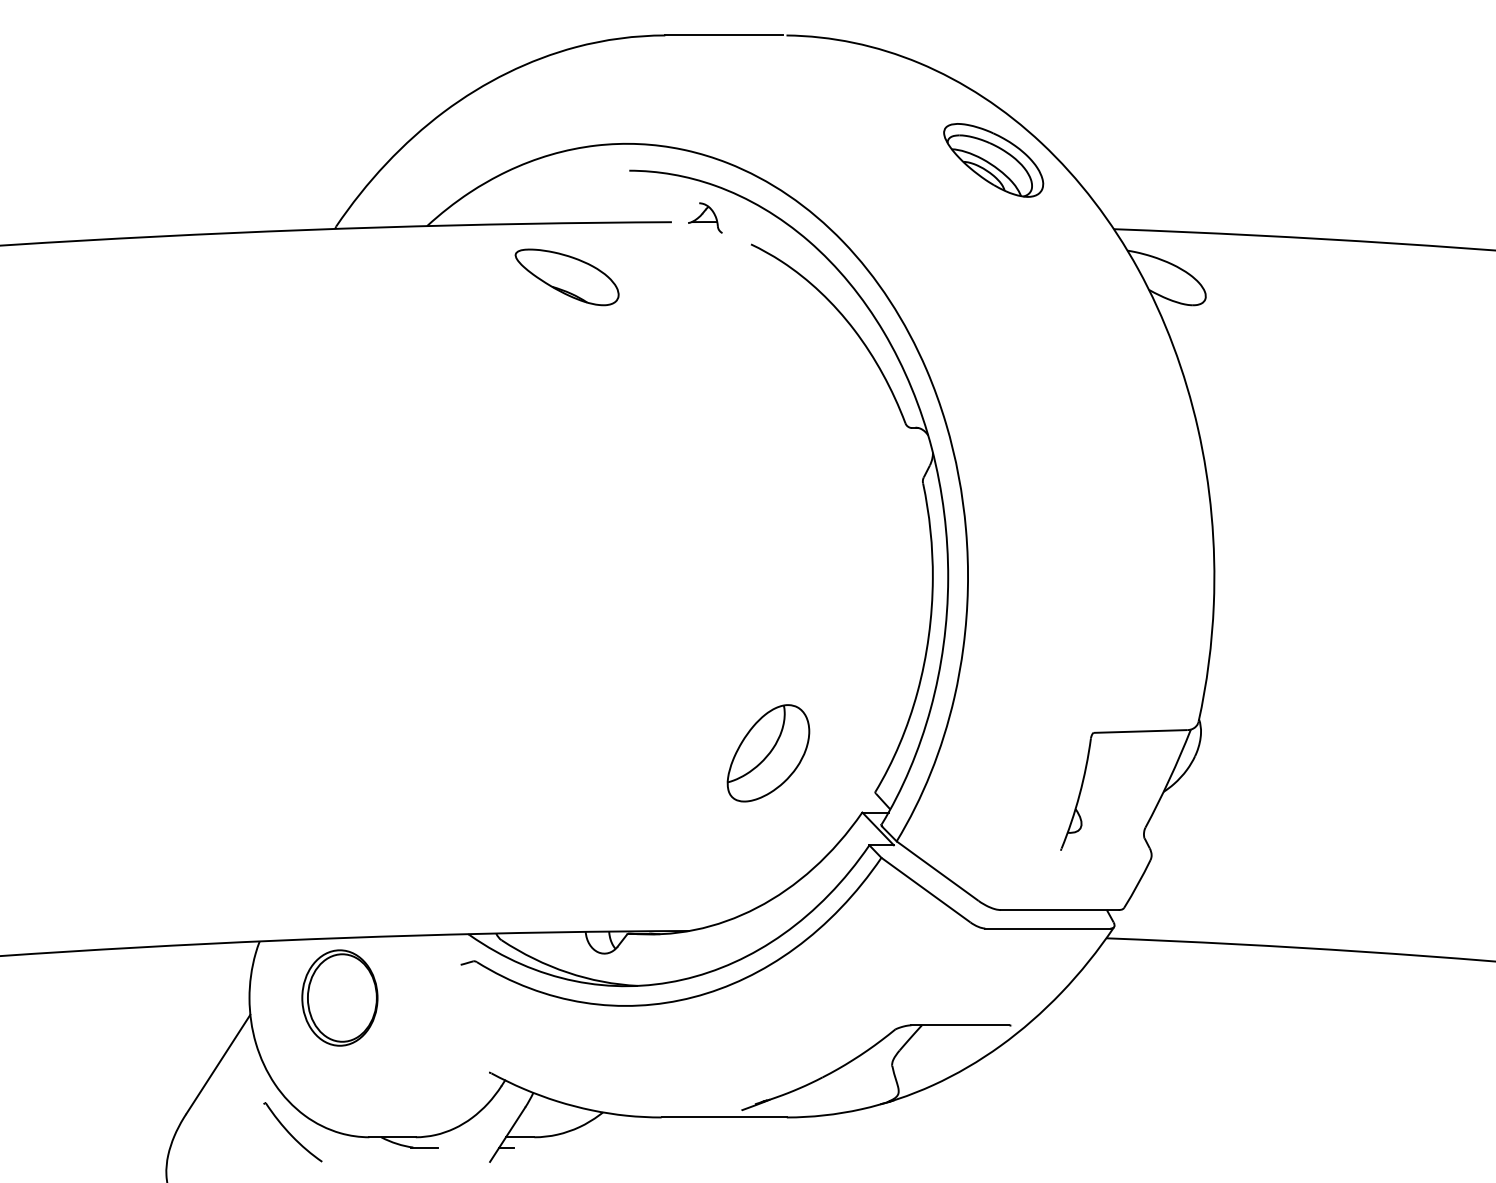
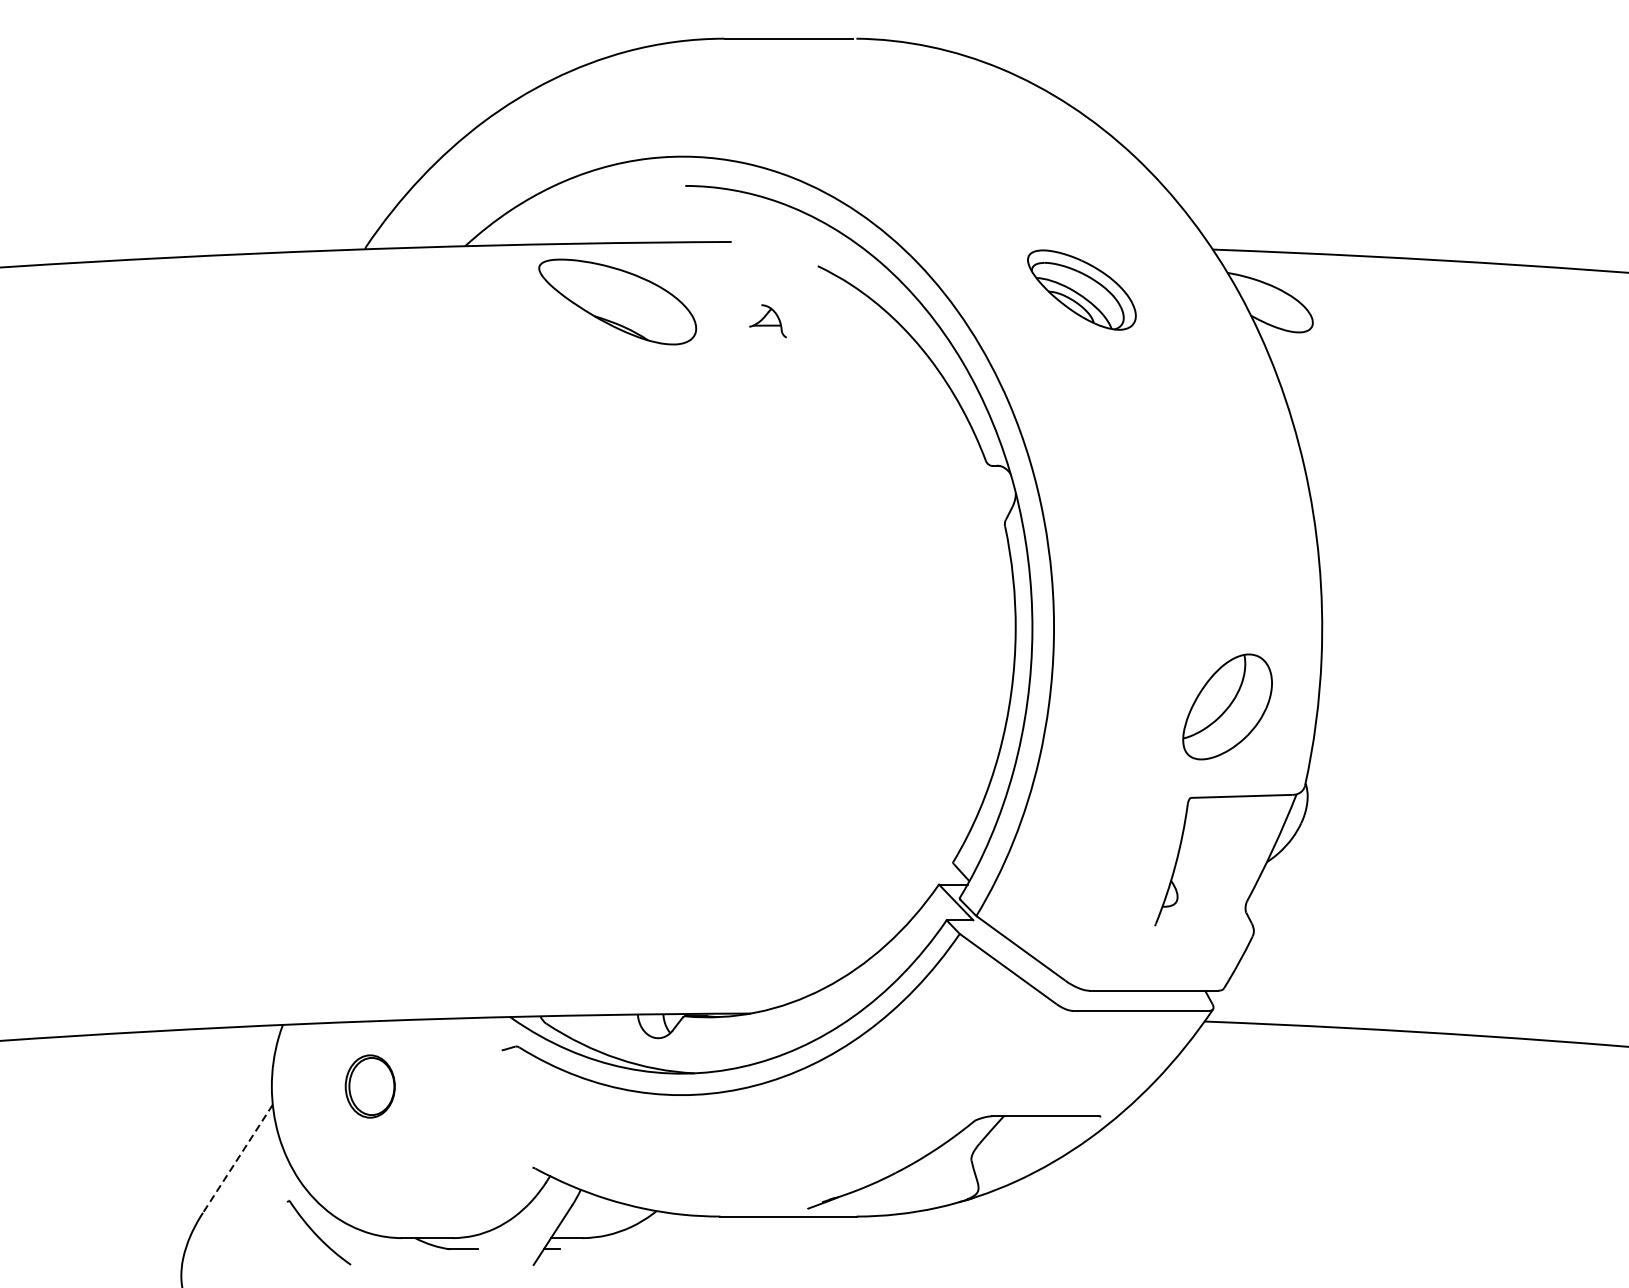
part: (993, 160) -> (1081, 290), moved
part: (705, 217) -> (768, 320), moved
part: (566, 277) -> (616, 302), size x1.4
part: (768, 753) -> (1227, 707), moved
part: (339, 997) -> (369, 1085), size x0.6
line: (218, 1064) -> (238, 1158), solid -> dashed

